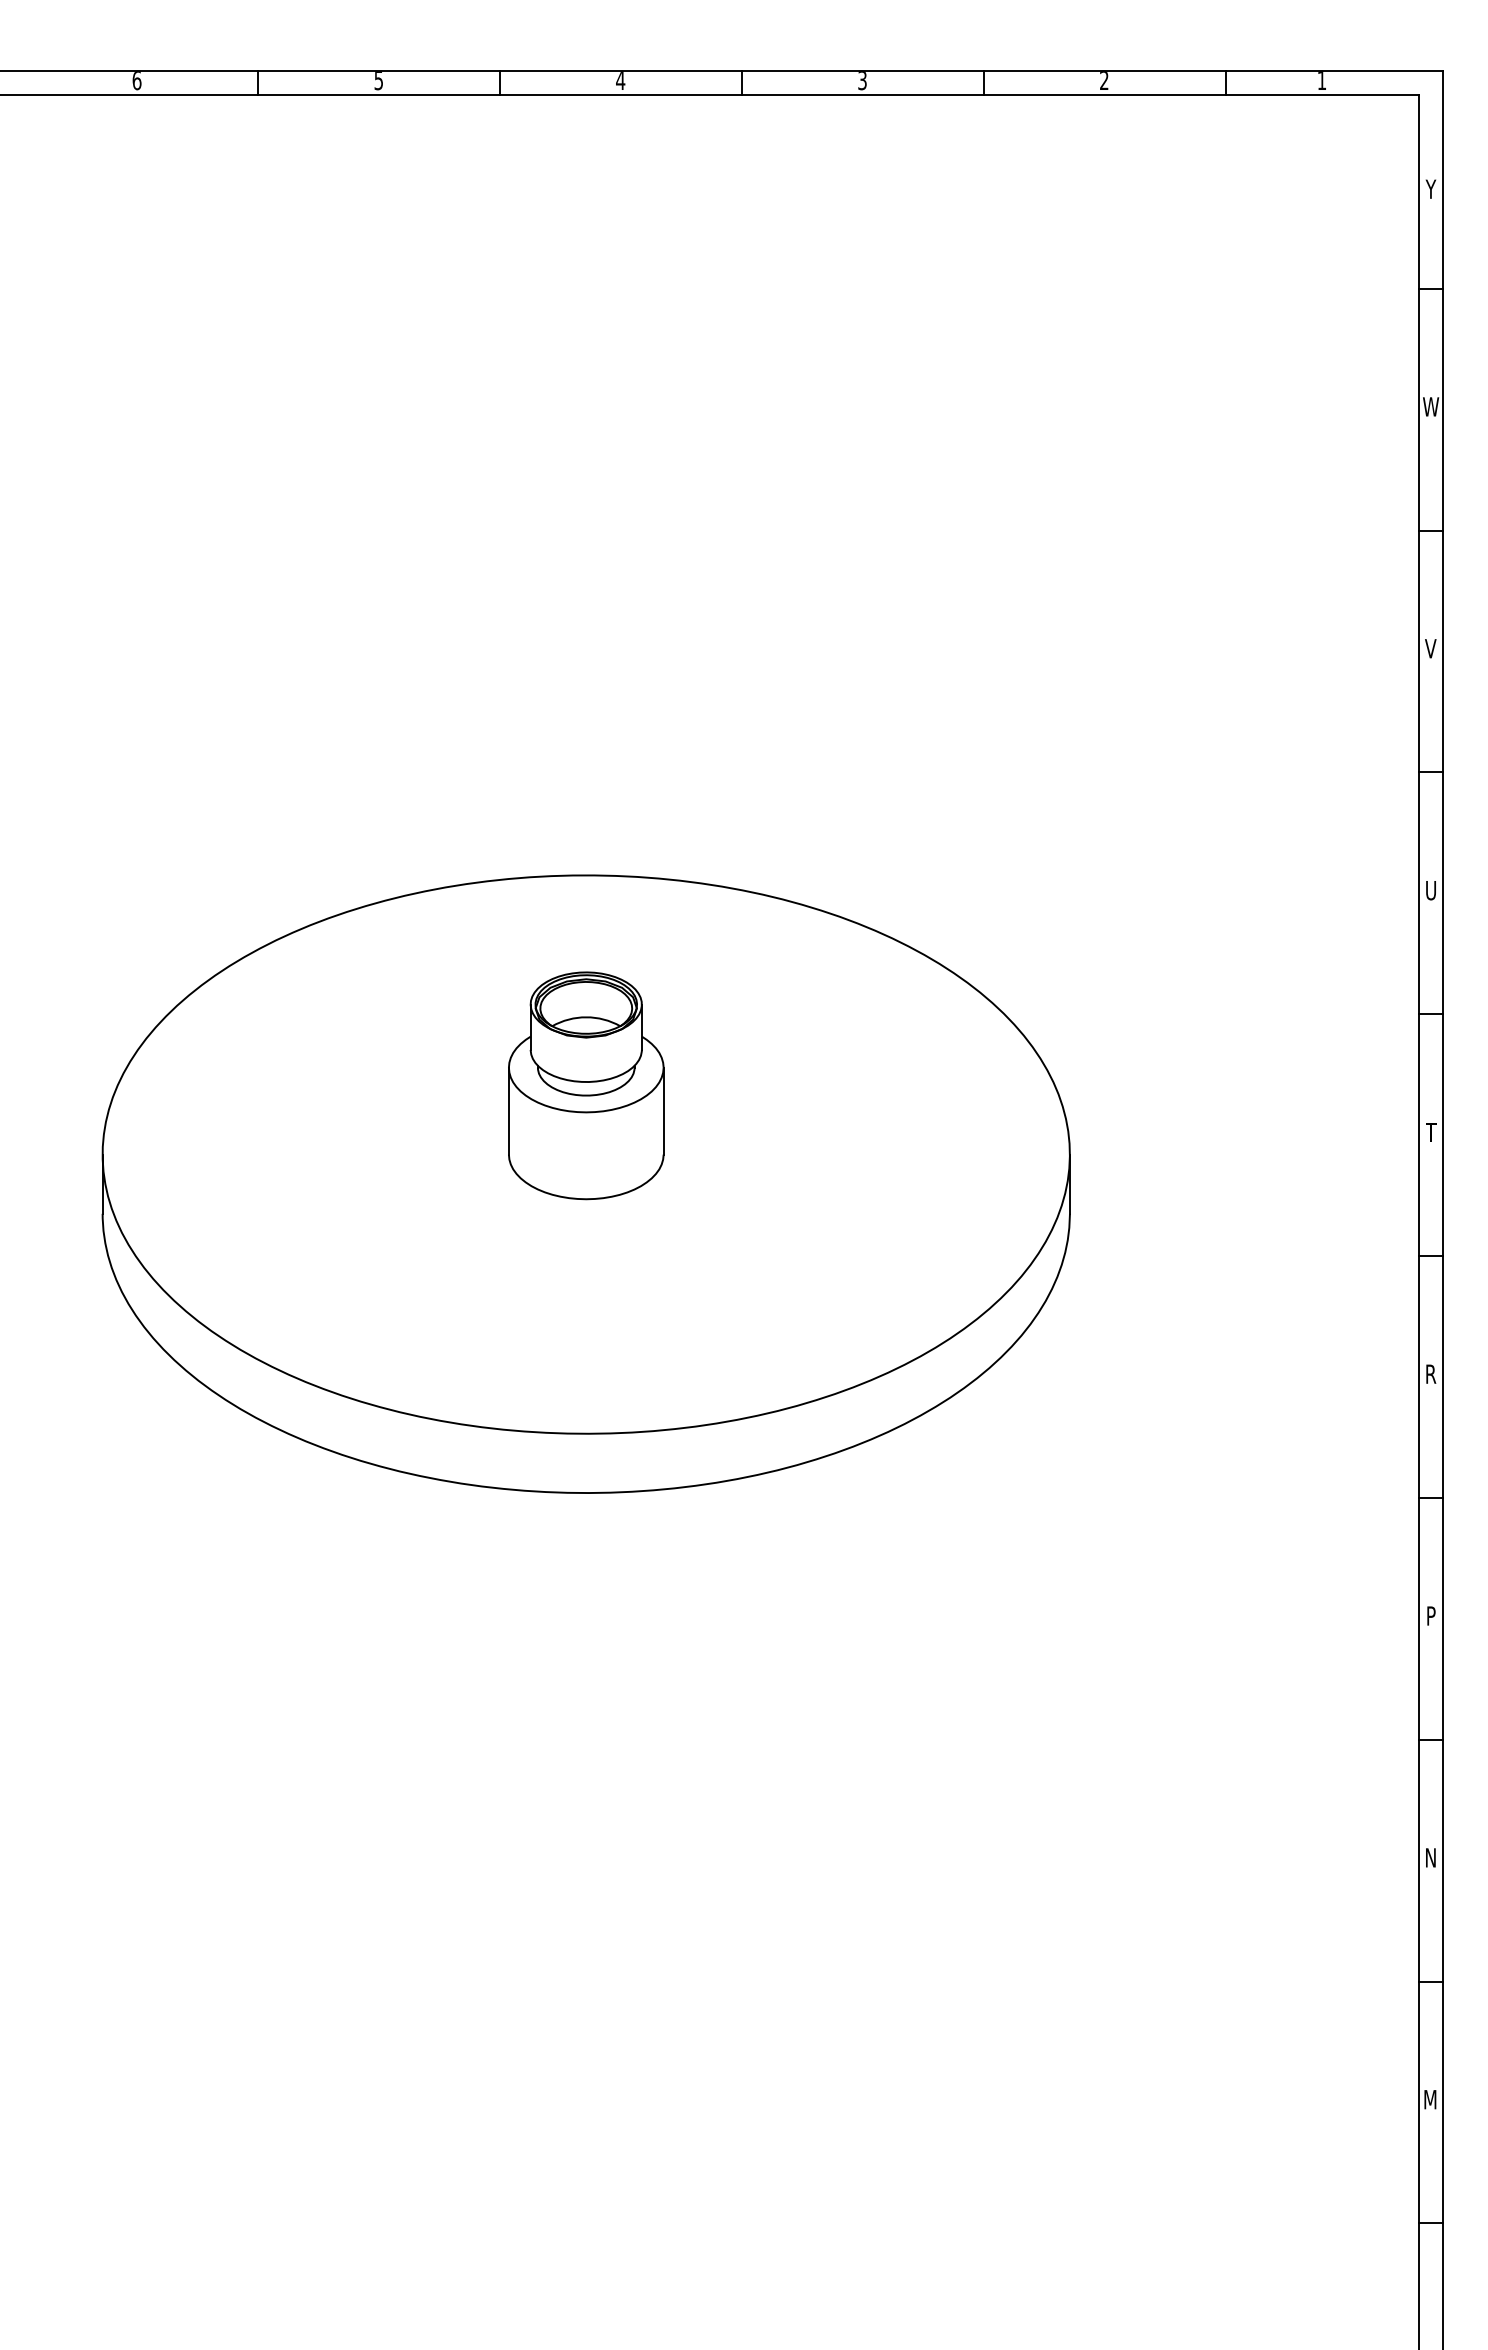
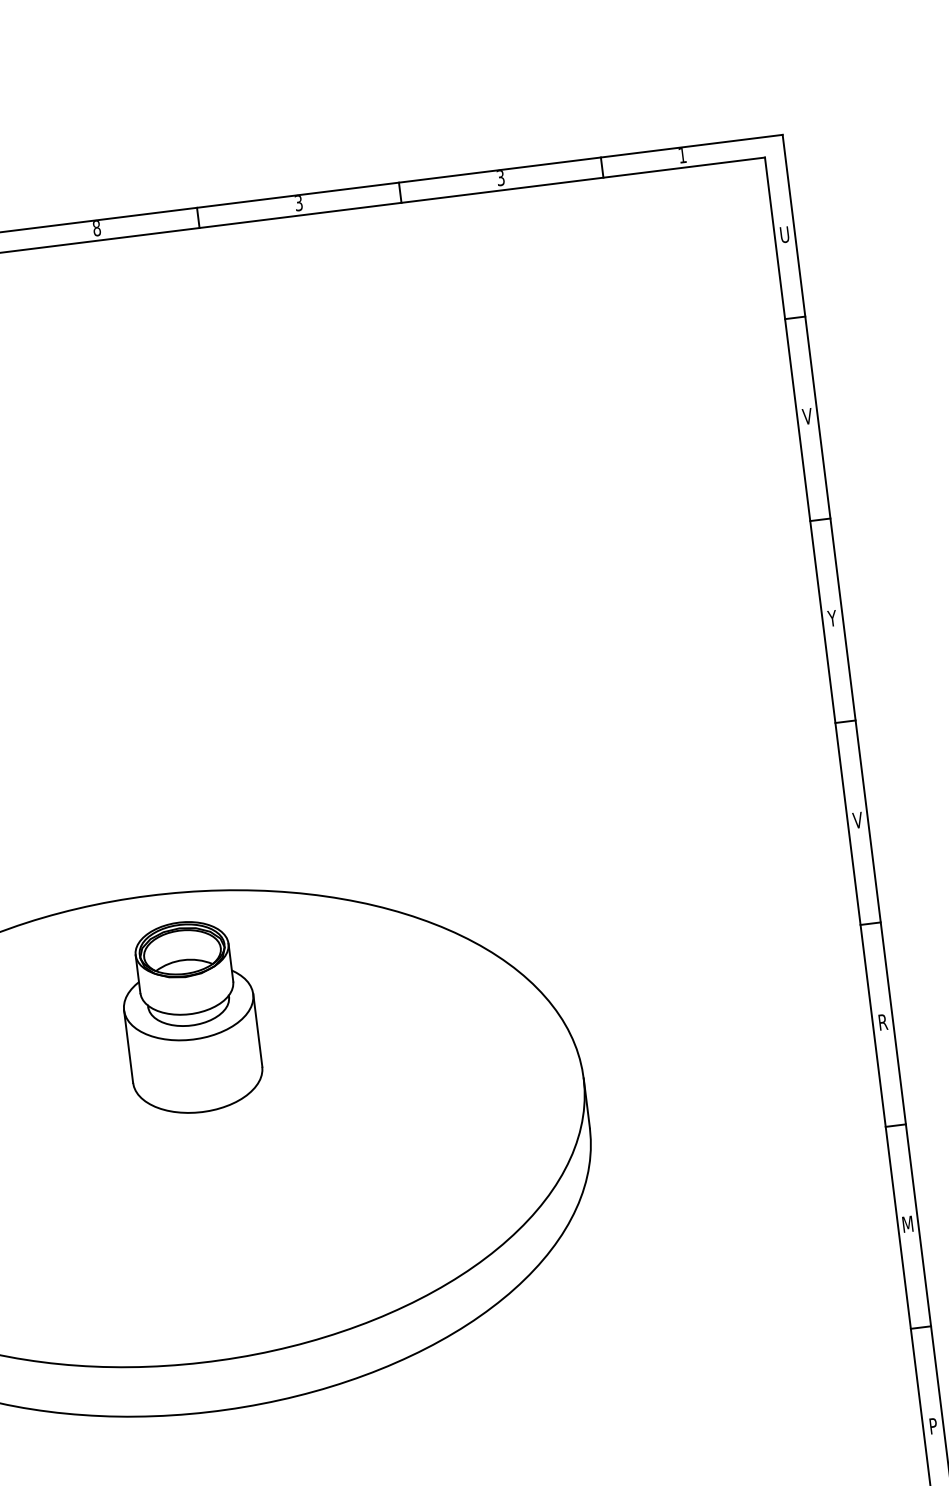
text: (620, 81) -> (96, 229), 4 -> 8
text: (1104, 81) -> (500, 178), 2 -> 3
text: (1430, 189) -> (784, 235), Y -> U
text: (1431, 406) -> (807, 416), W -> V
text: (1430, 648) -> (832, 618), V -> Y
text: (1430, 890) -> (857, 820), U -> V
part: (586, 1085) -> (190, 1017), moved
text: (1431, 1131) -> (883, 1021), T -> R
text: (1430, 1373) -> (907, 1223), R -> M

